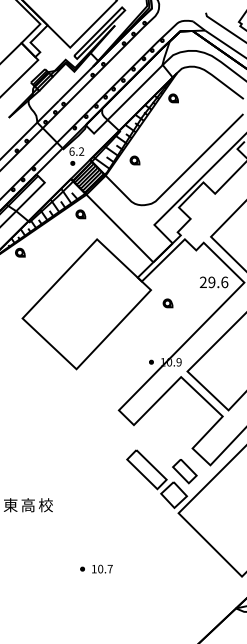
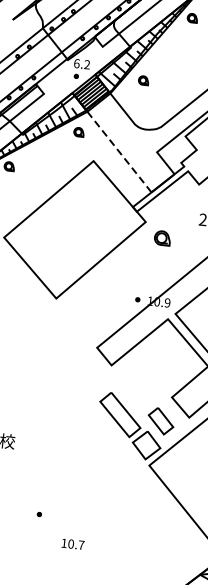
line: (119, 228) -> (119, 152), solid -> dashed
part: (167, 303) -> (161, 238), size x1.6
text: (102, 568) -> (73, 543), moved

